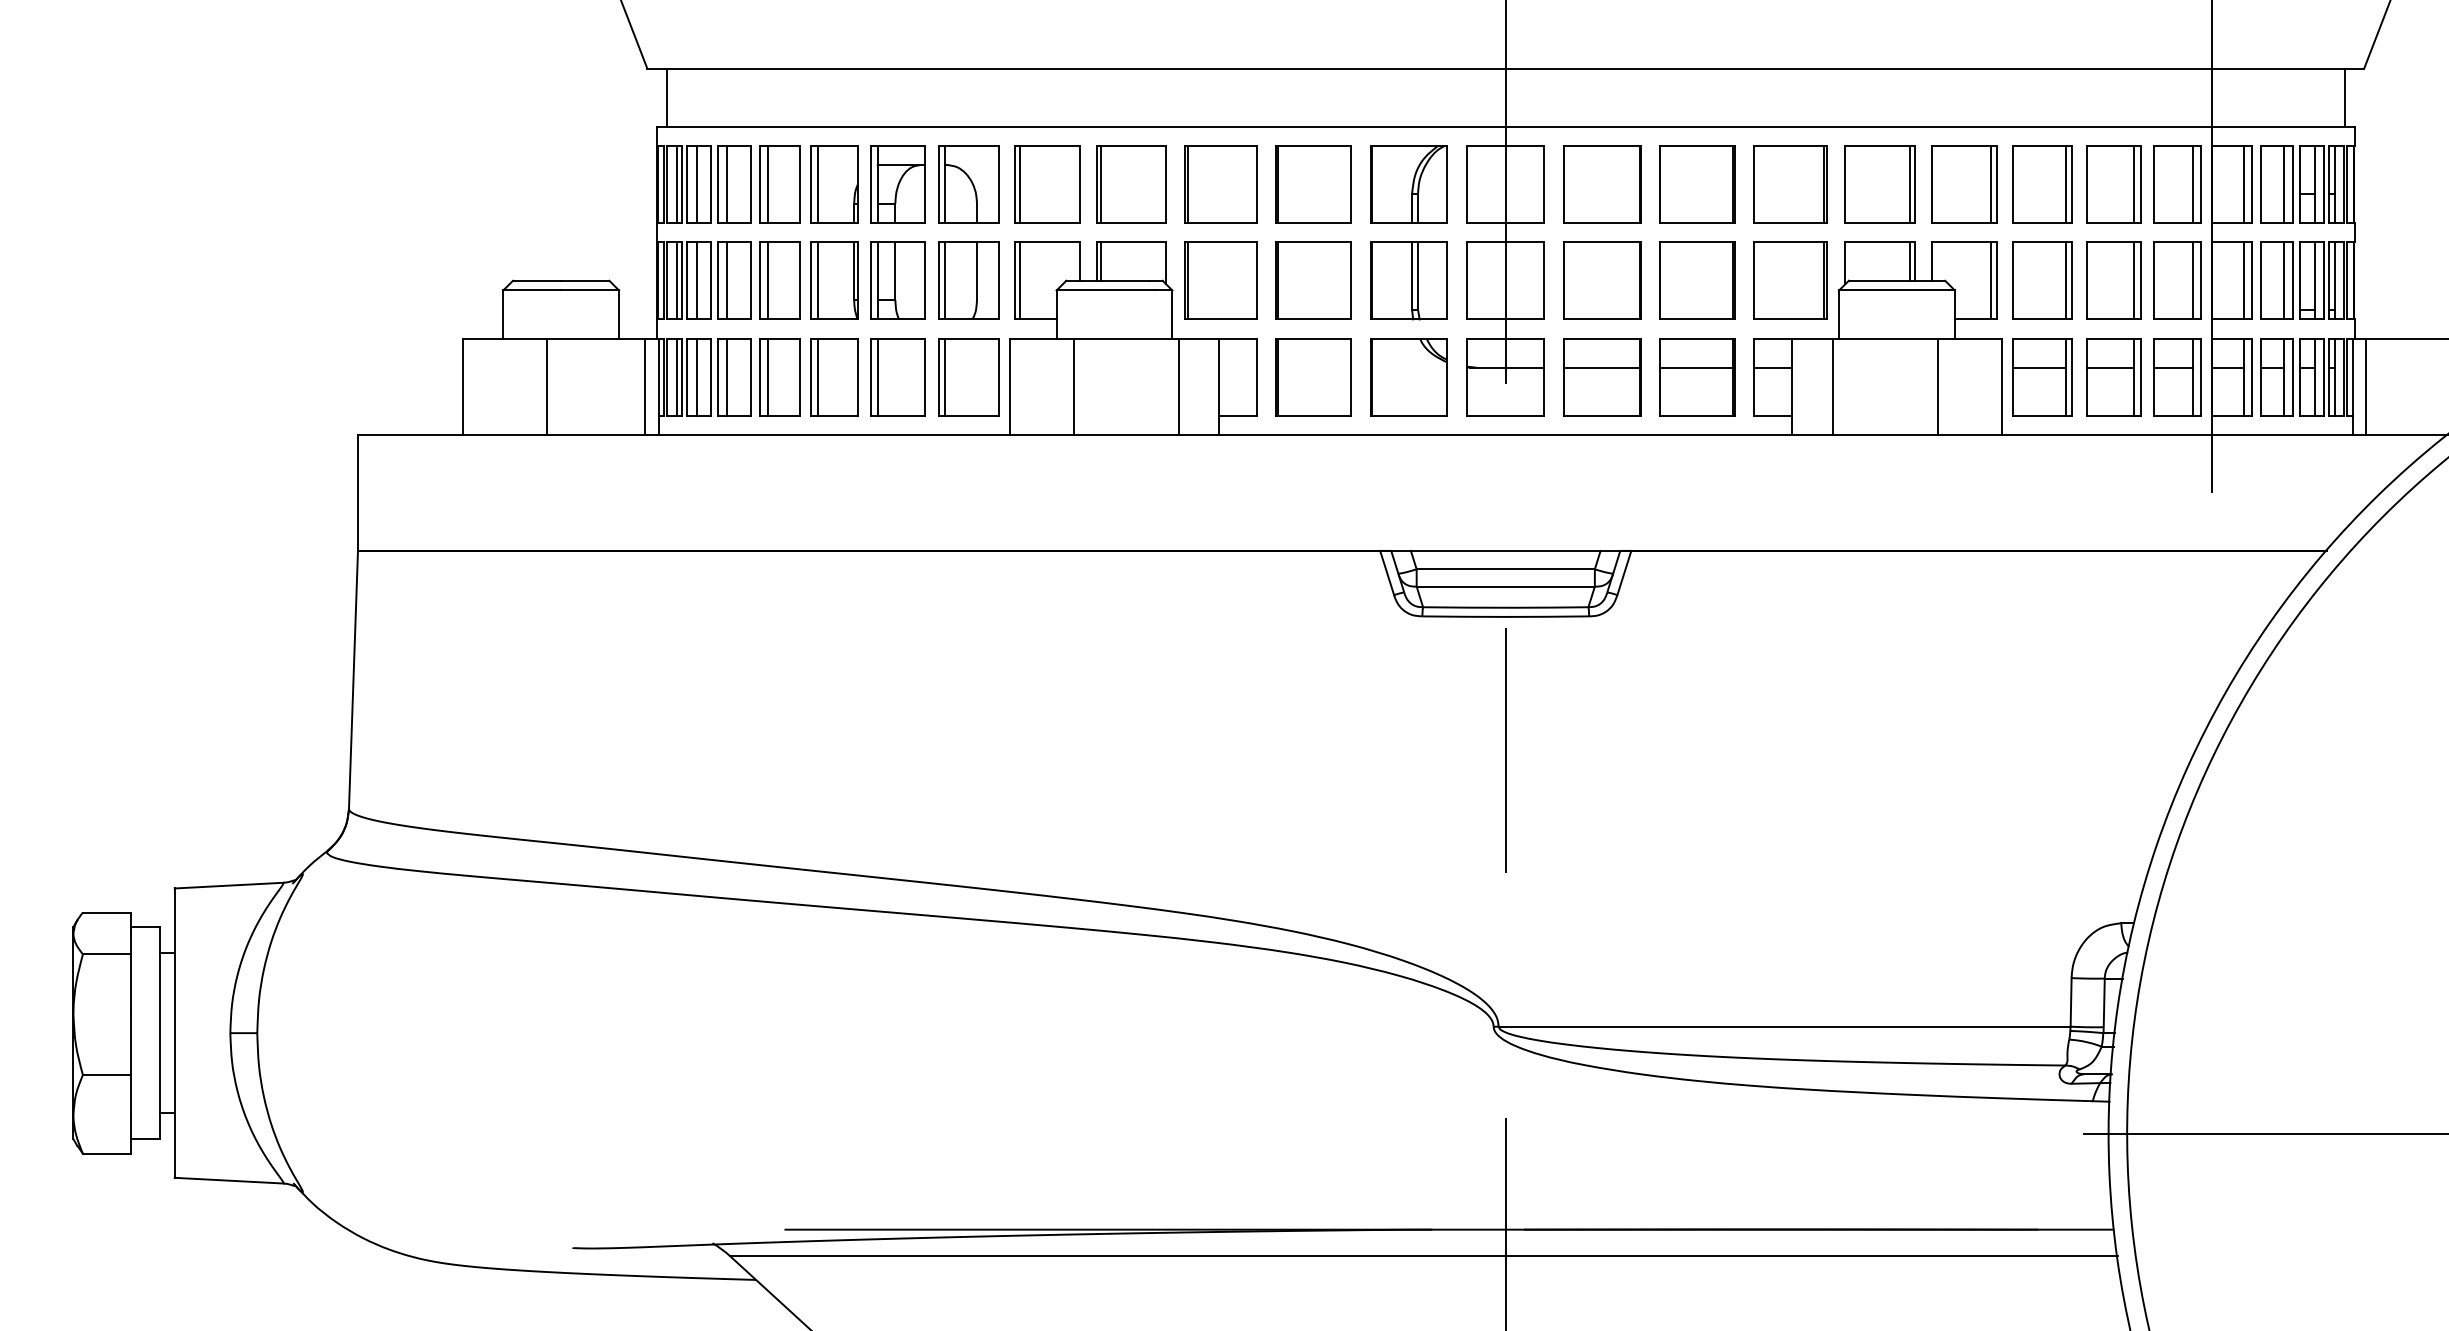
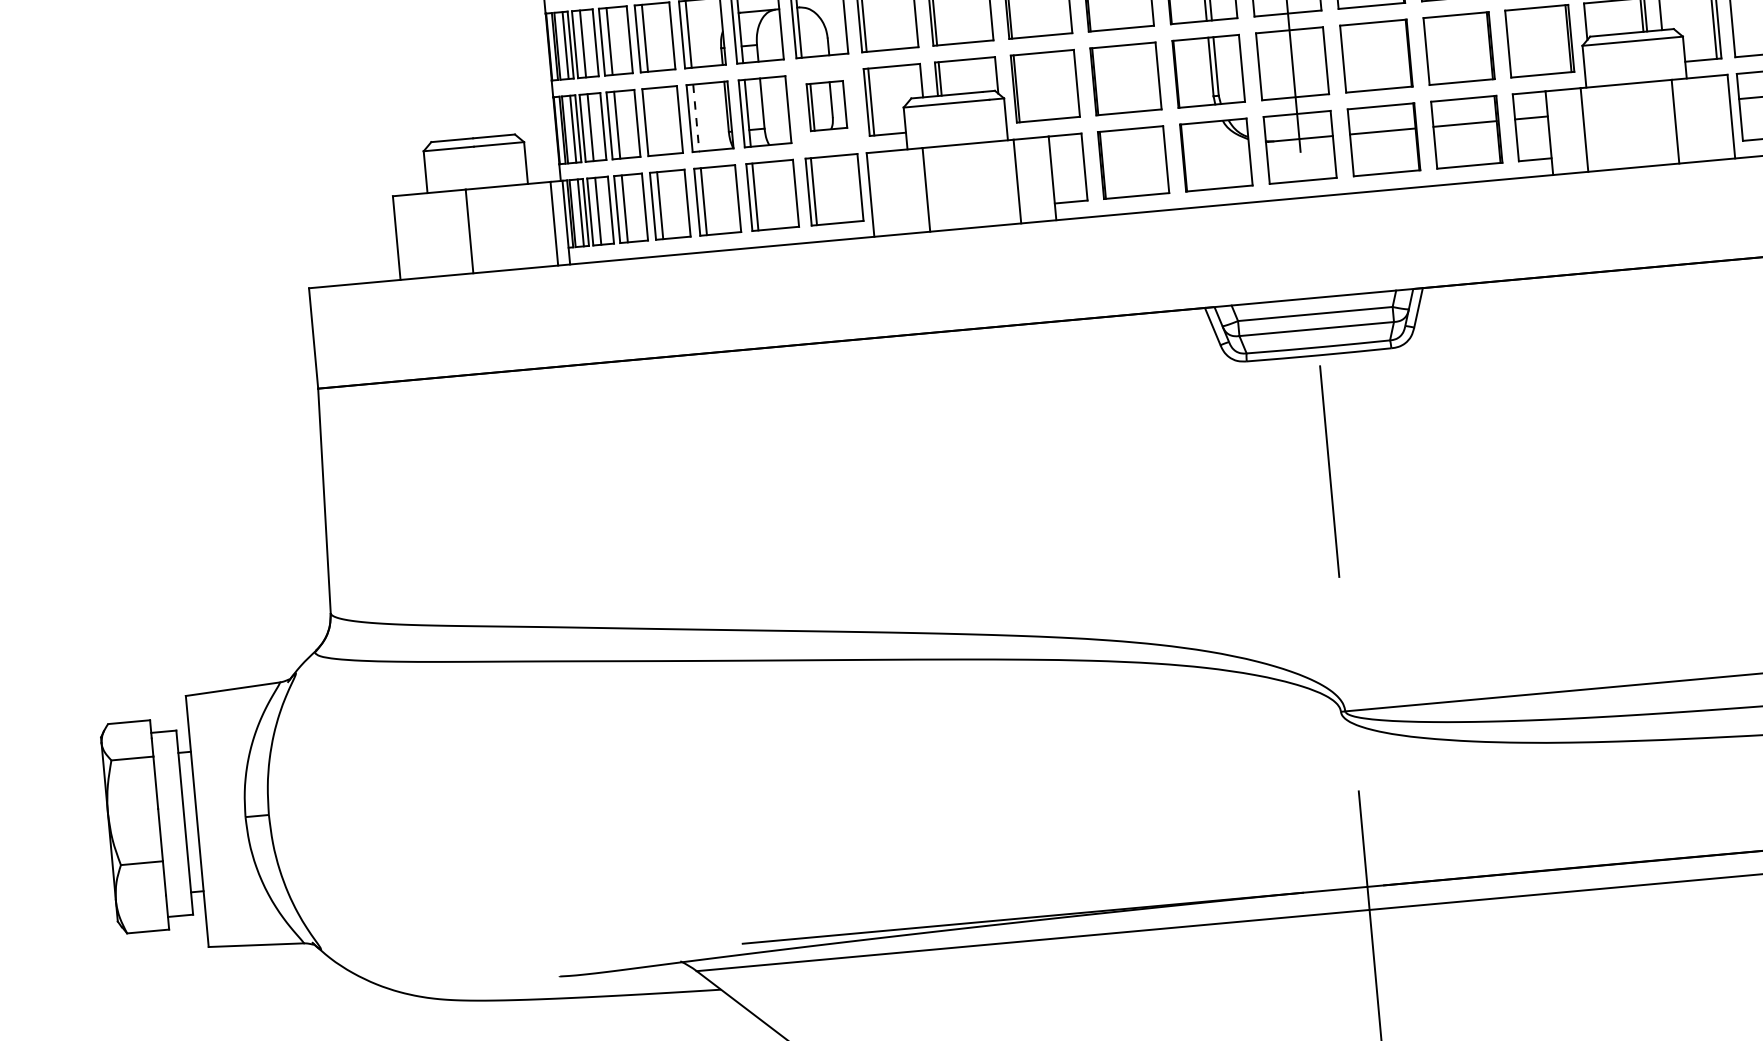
line: (768, 280) -> (652, 121), removed
line: (818, 280) -> (696, 117), solid -> dashed
part: (968, 280) -> (826, 105), size x0.7

